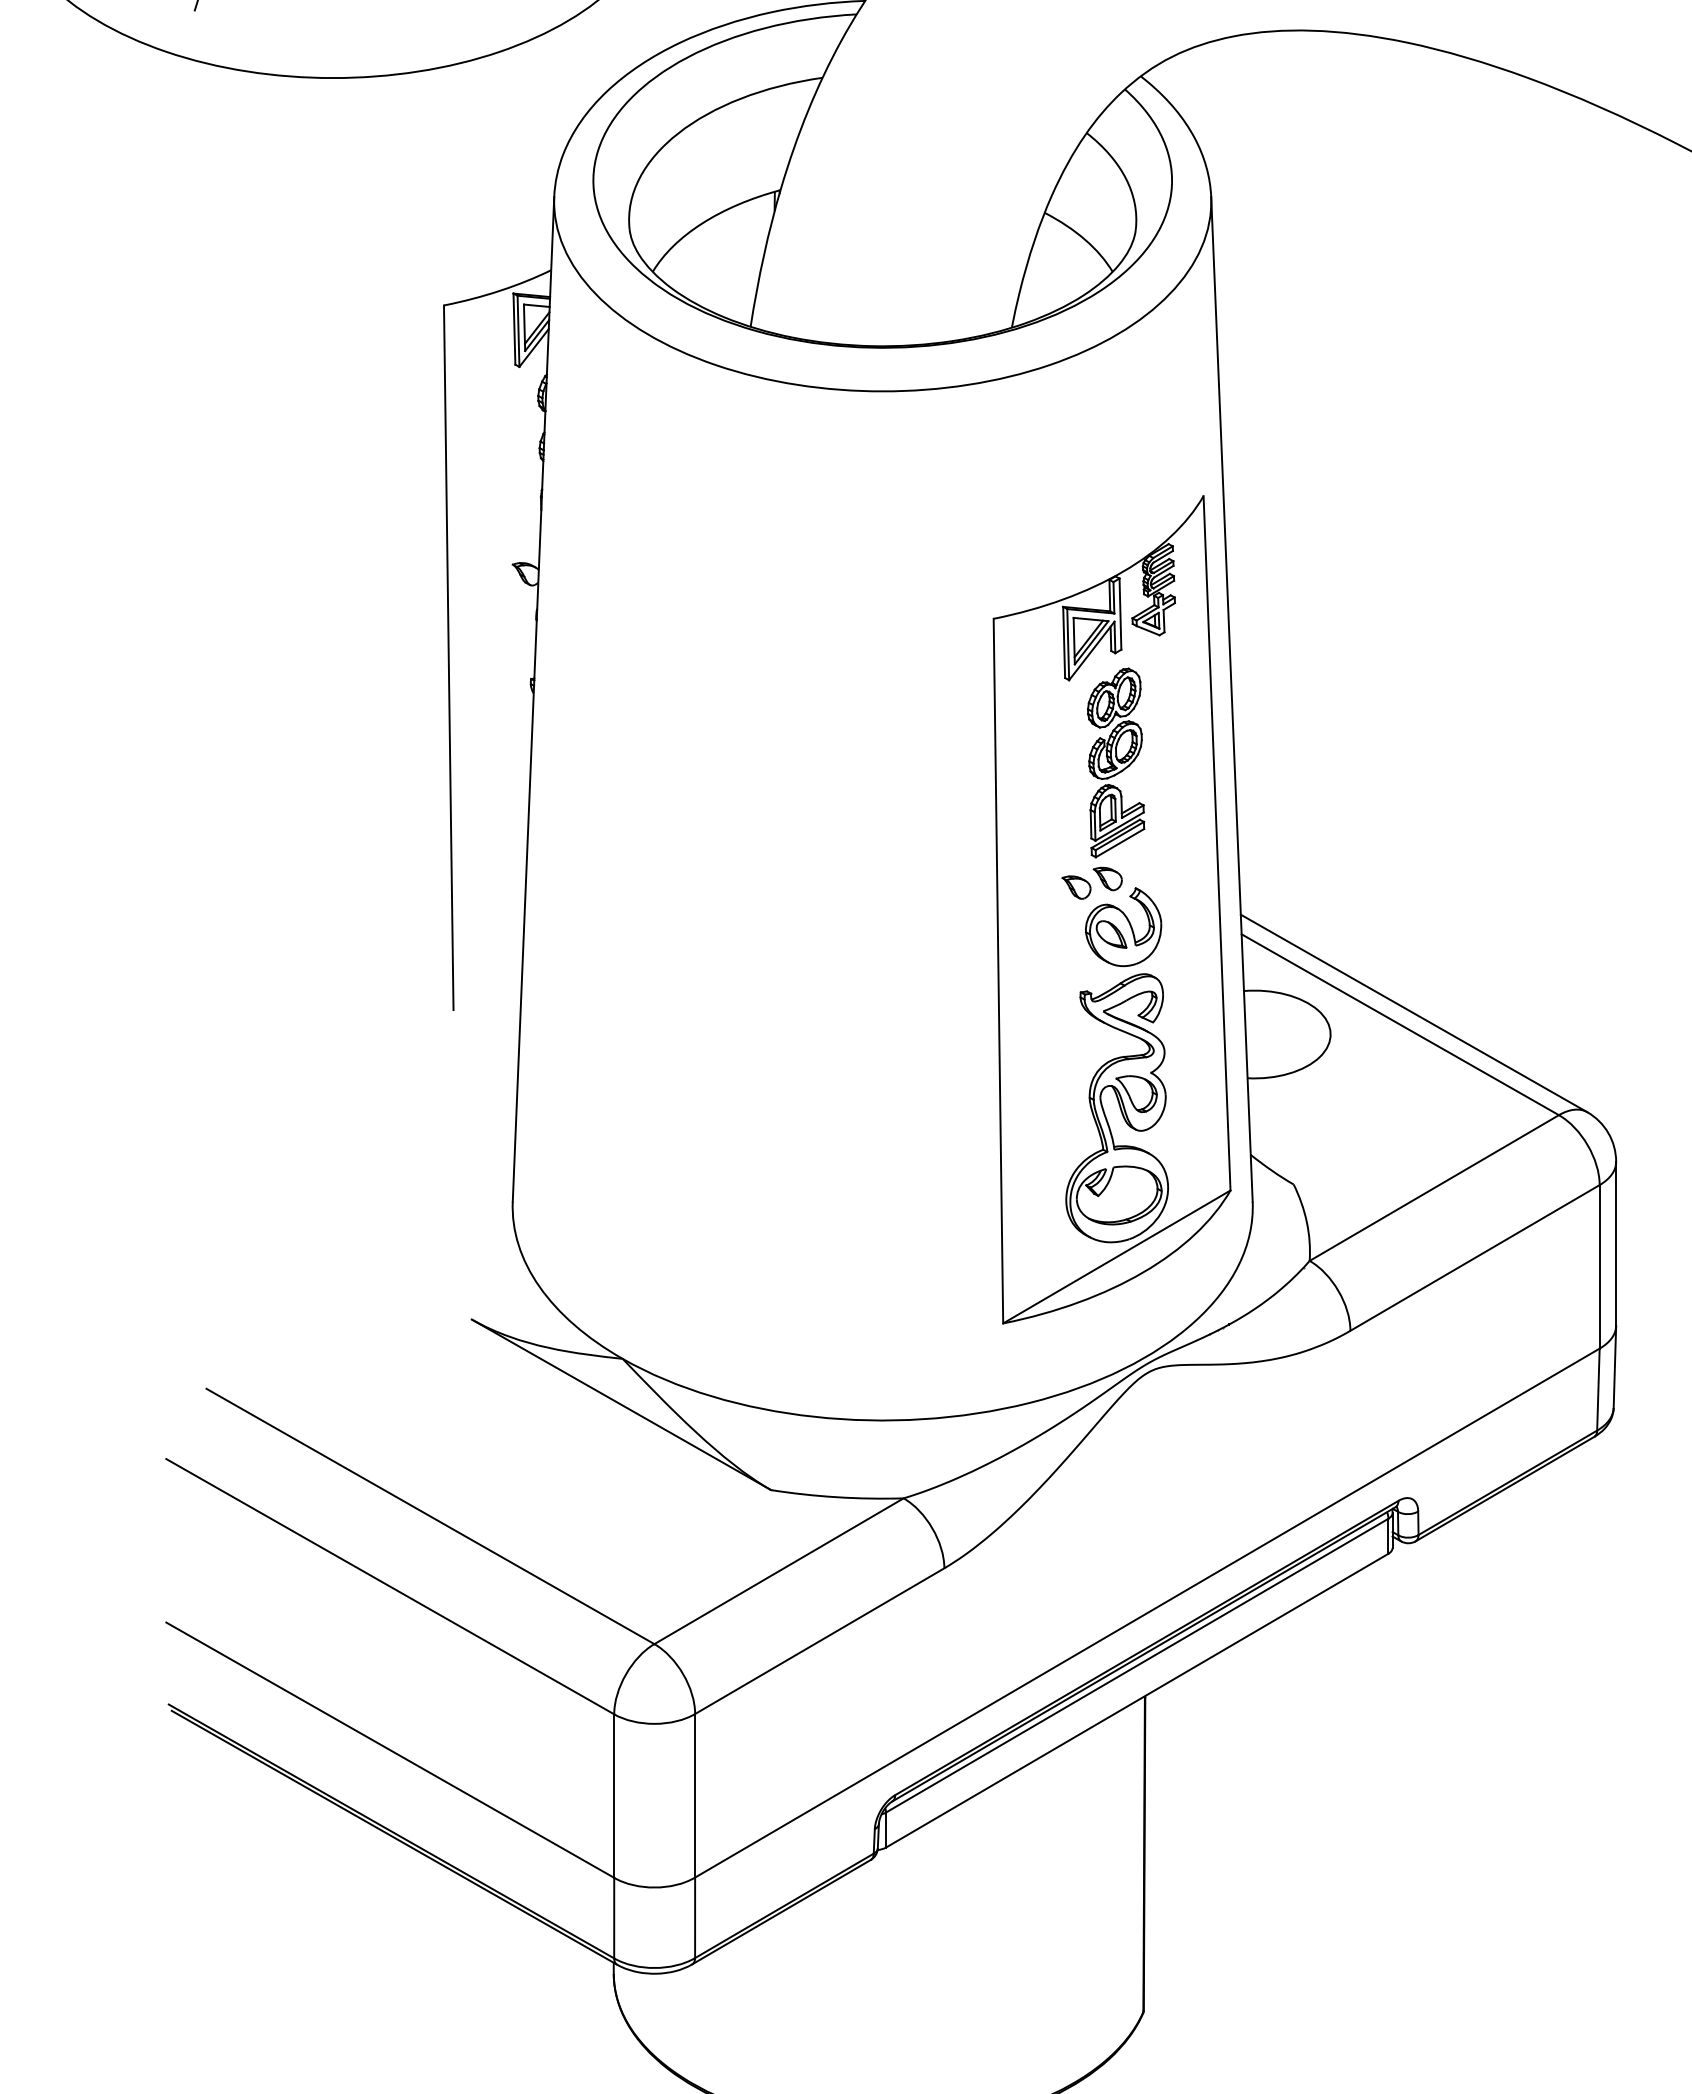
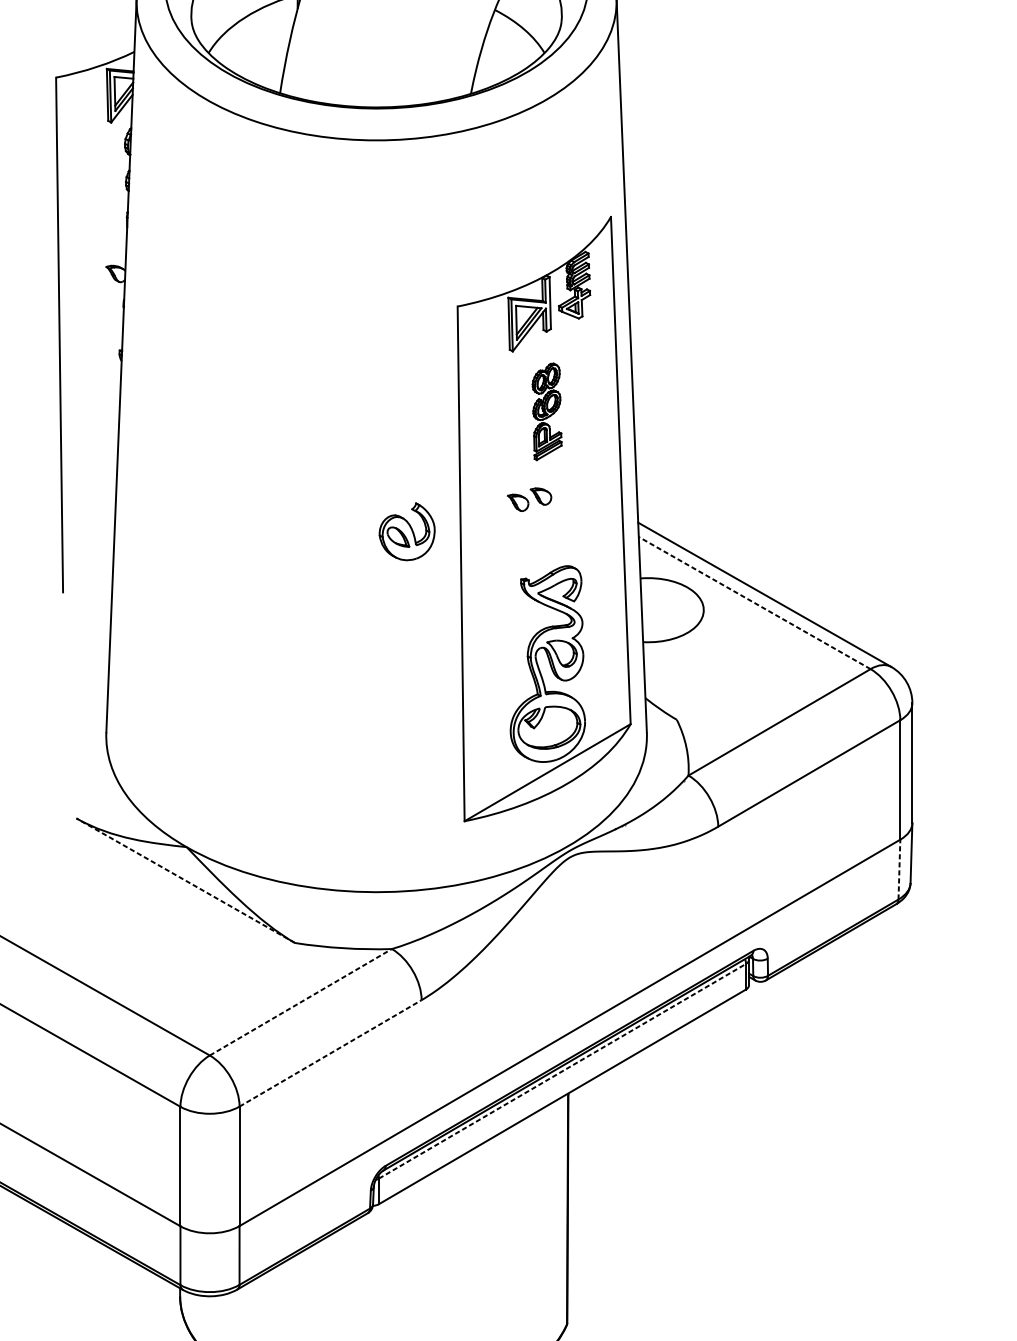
part: (1116, 762) -> (547, 411), size x0.7
part: (1123, 927) -> (407, 532), moved
line: (1400, 1024) -> (754, 602), solid -> dashed
line: (1598, 1389) -> (899, 869), solid -> dashed
line: (620, 1404) -> (185, 880), solid -> dashed
line: (779, 1570) -> (301, 1001), solid -> dashed
line: (820, 1640) -> (331, 1052), solid -> dashed
line: (1137, 1665) -> (562, 1071), solid -> dashed

